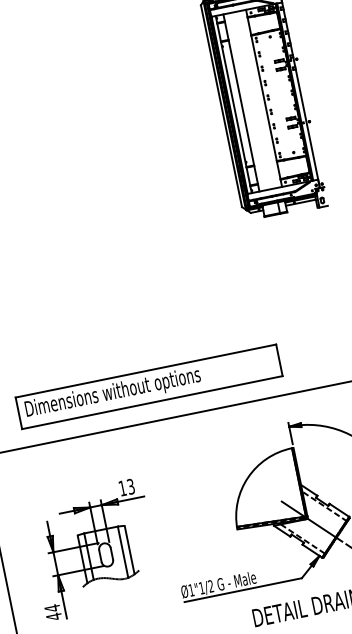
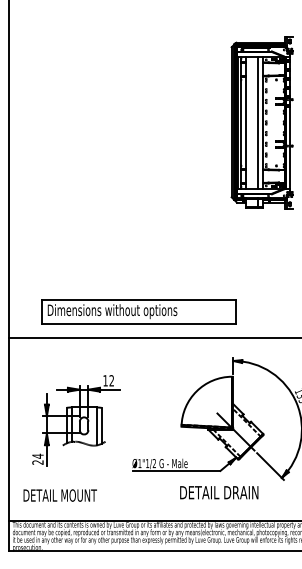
line: (256, 99) -> (257, 122), added
text: (130, 487) -> (111, 381), 13 -> 12
text: (53, 616) -> (37, 462), 44 -> 24

